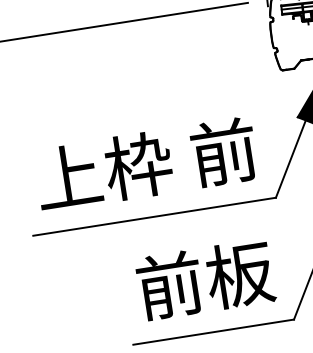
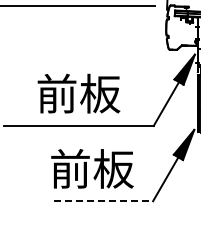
text: (146, 164) -> (78, 93), 上枠 前 -> 前板
text: (205, 279) -> (92, 168), moved
line: (213, 332) -> (103, 201), solid -> dashed

